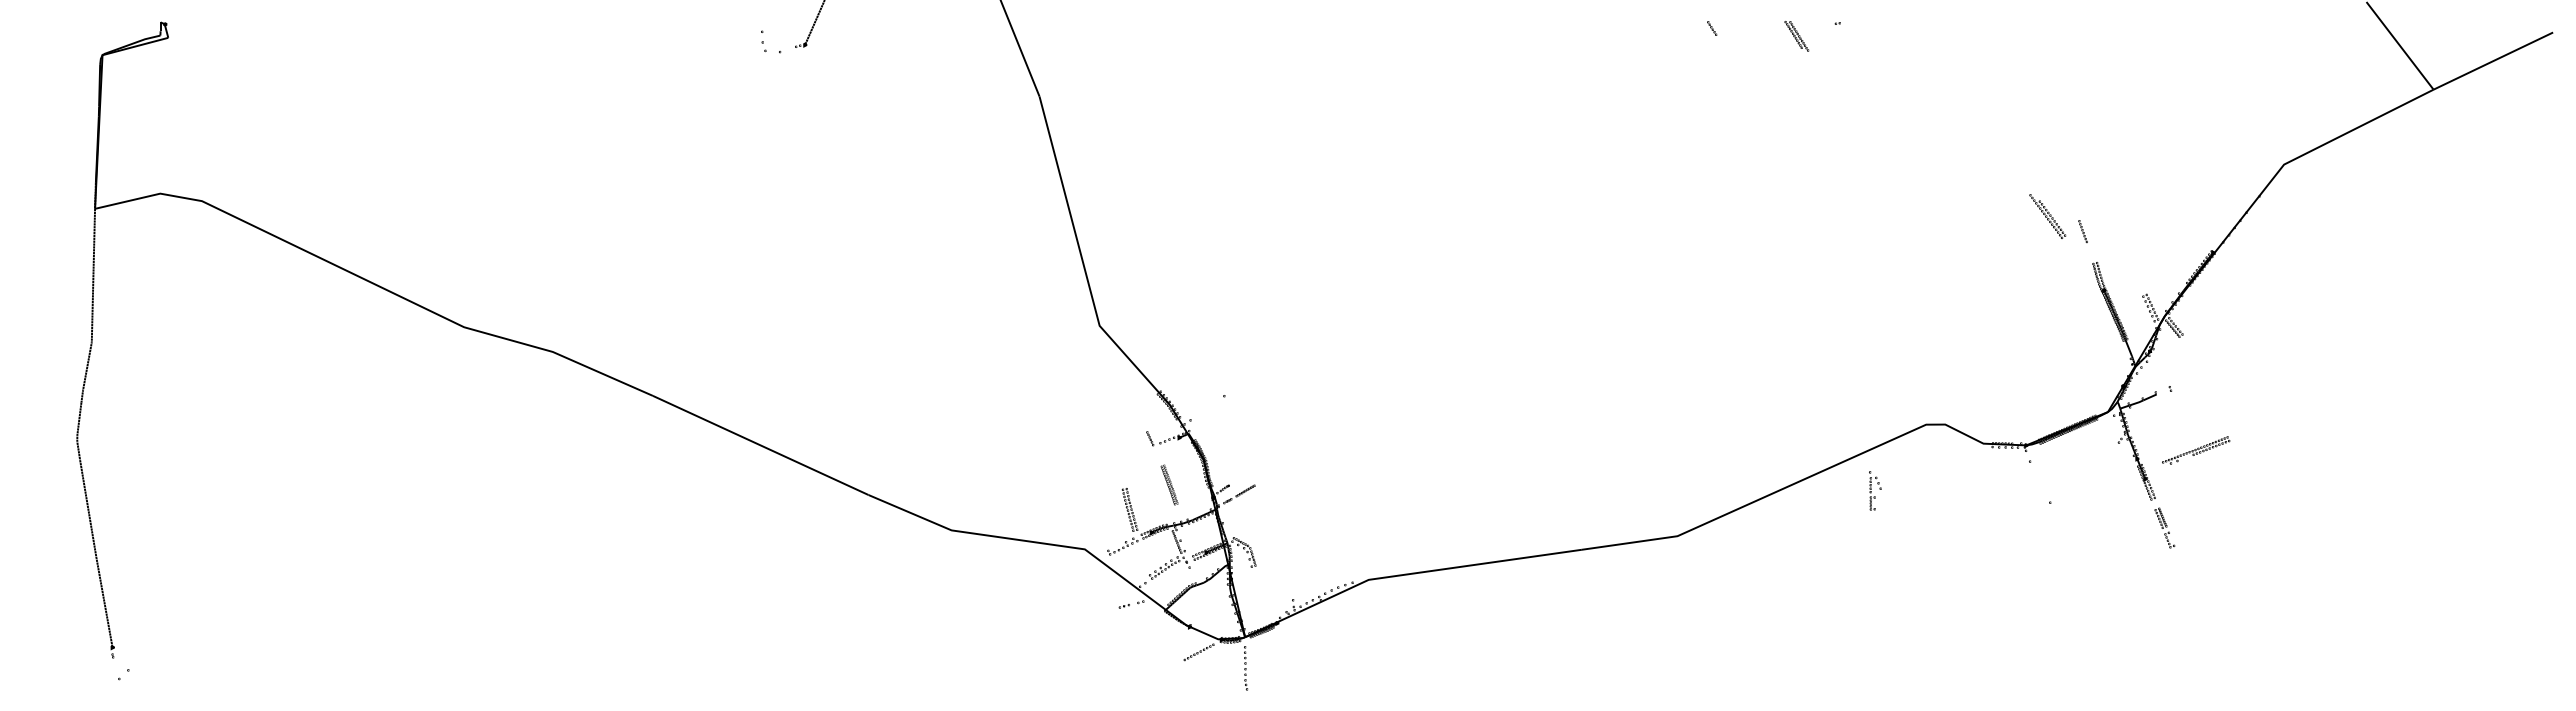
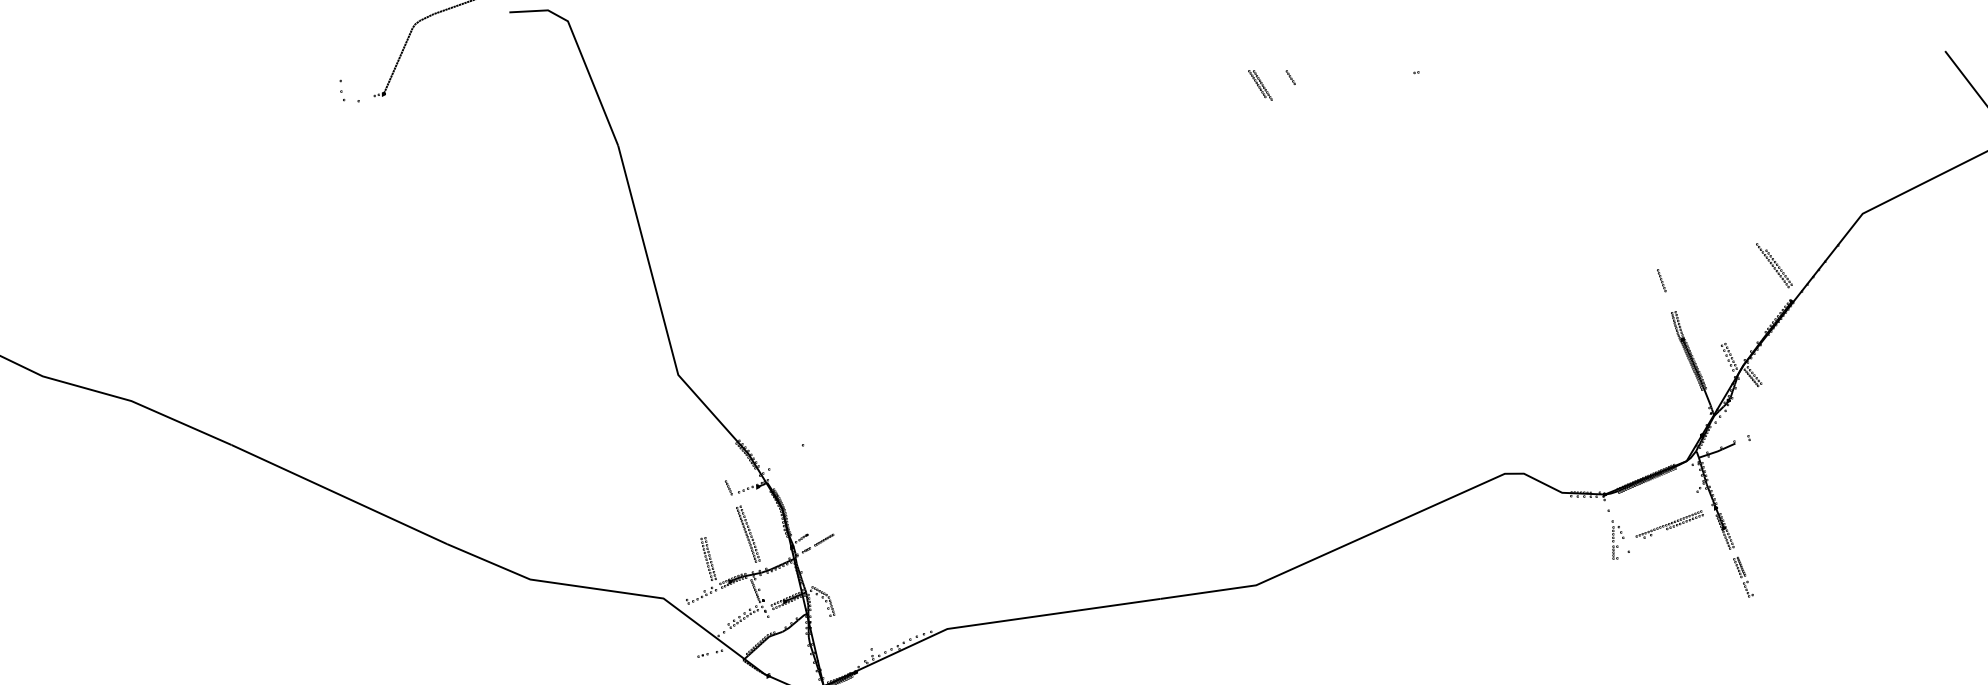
part: (1796, 36) -> (1260, 85), moved
part: (2047, 216) -> (1774, 265), moved
part: (2196, 450) -> (1670, 524), moved
part: (1169, 484) -> (748, 533), size x1.43
part: (1875, 490) -> (1618, 539), moved

